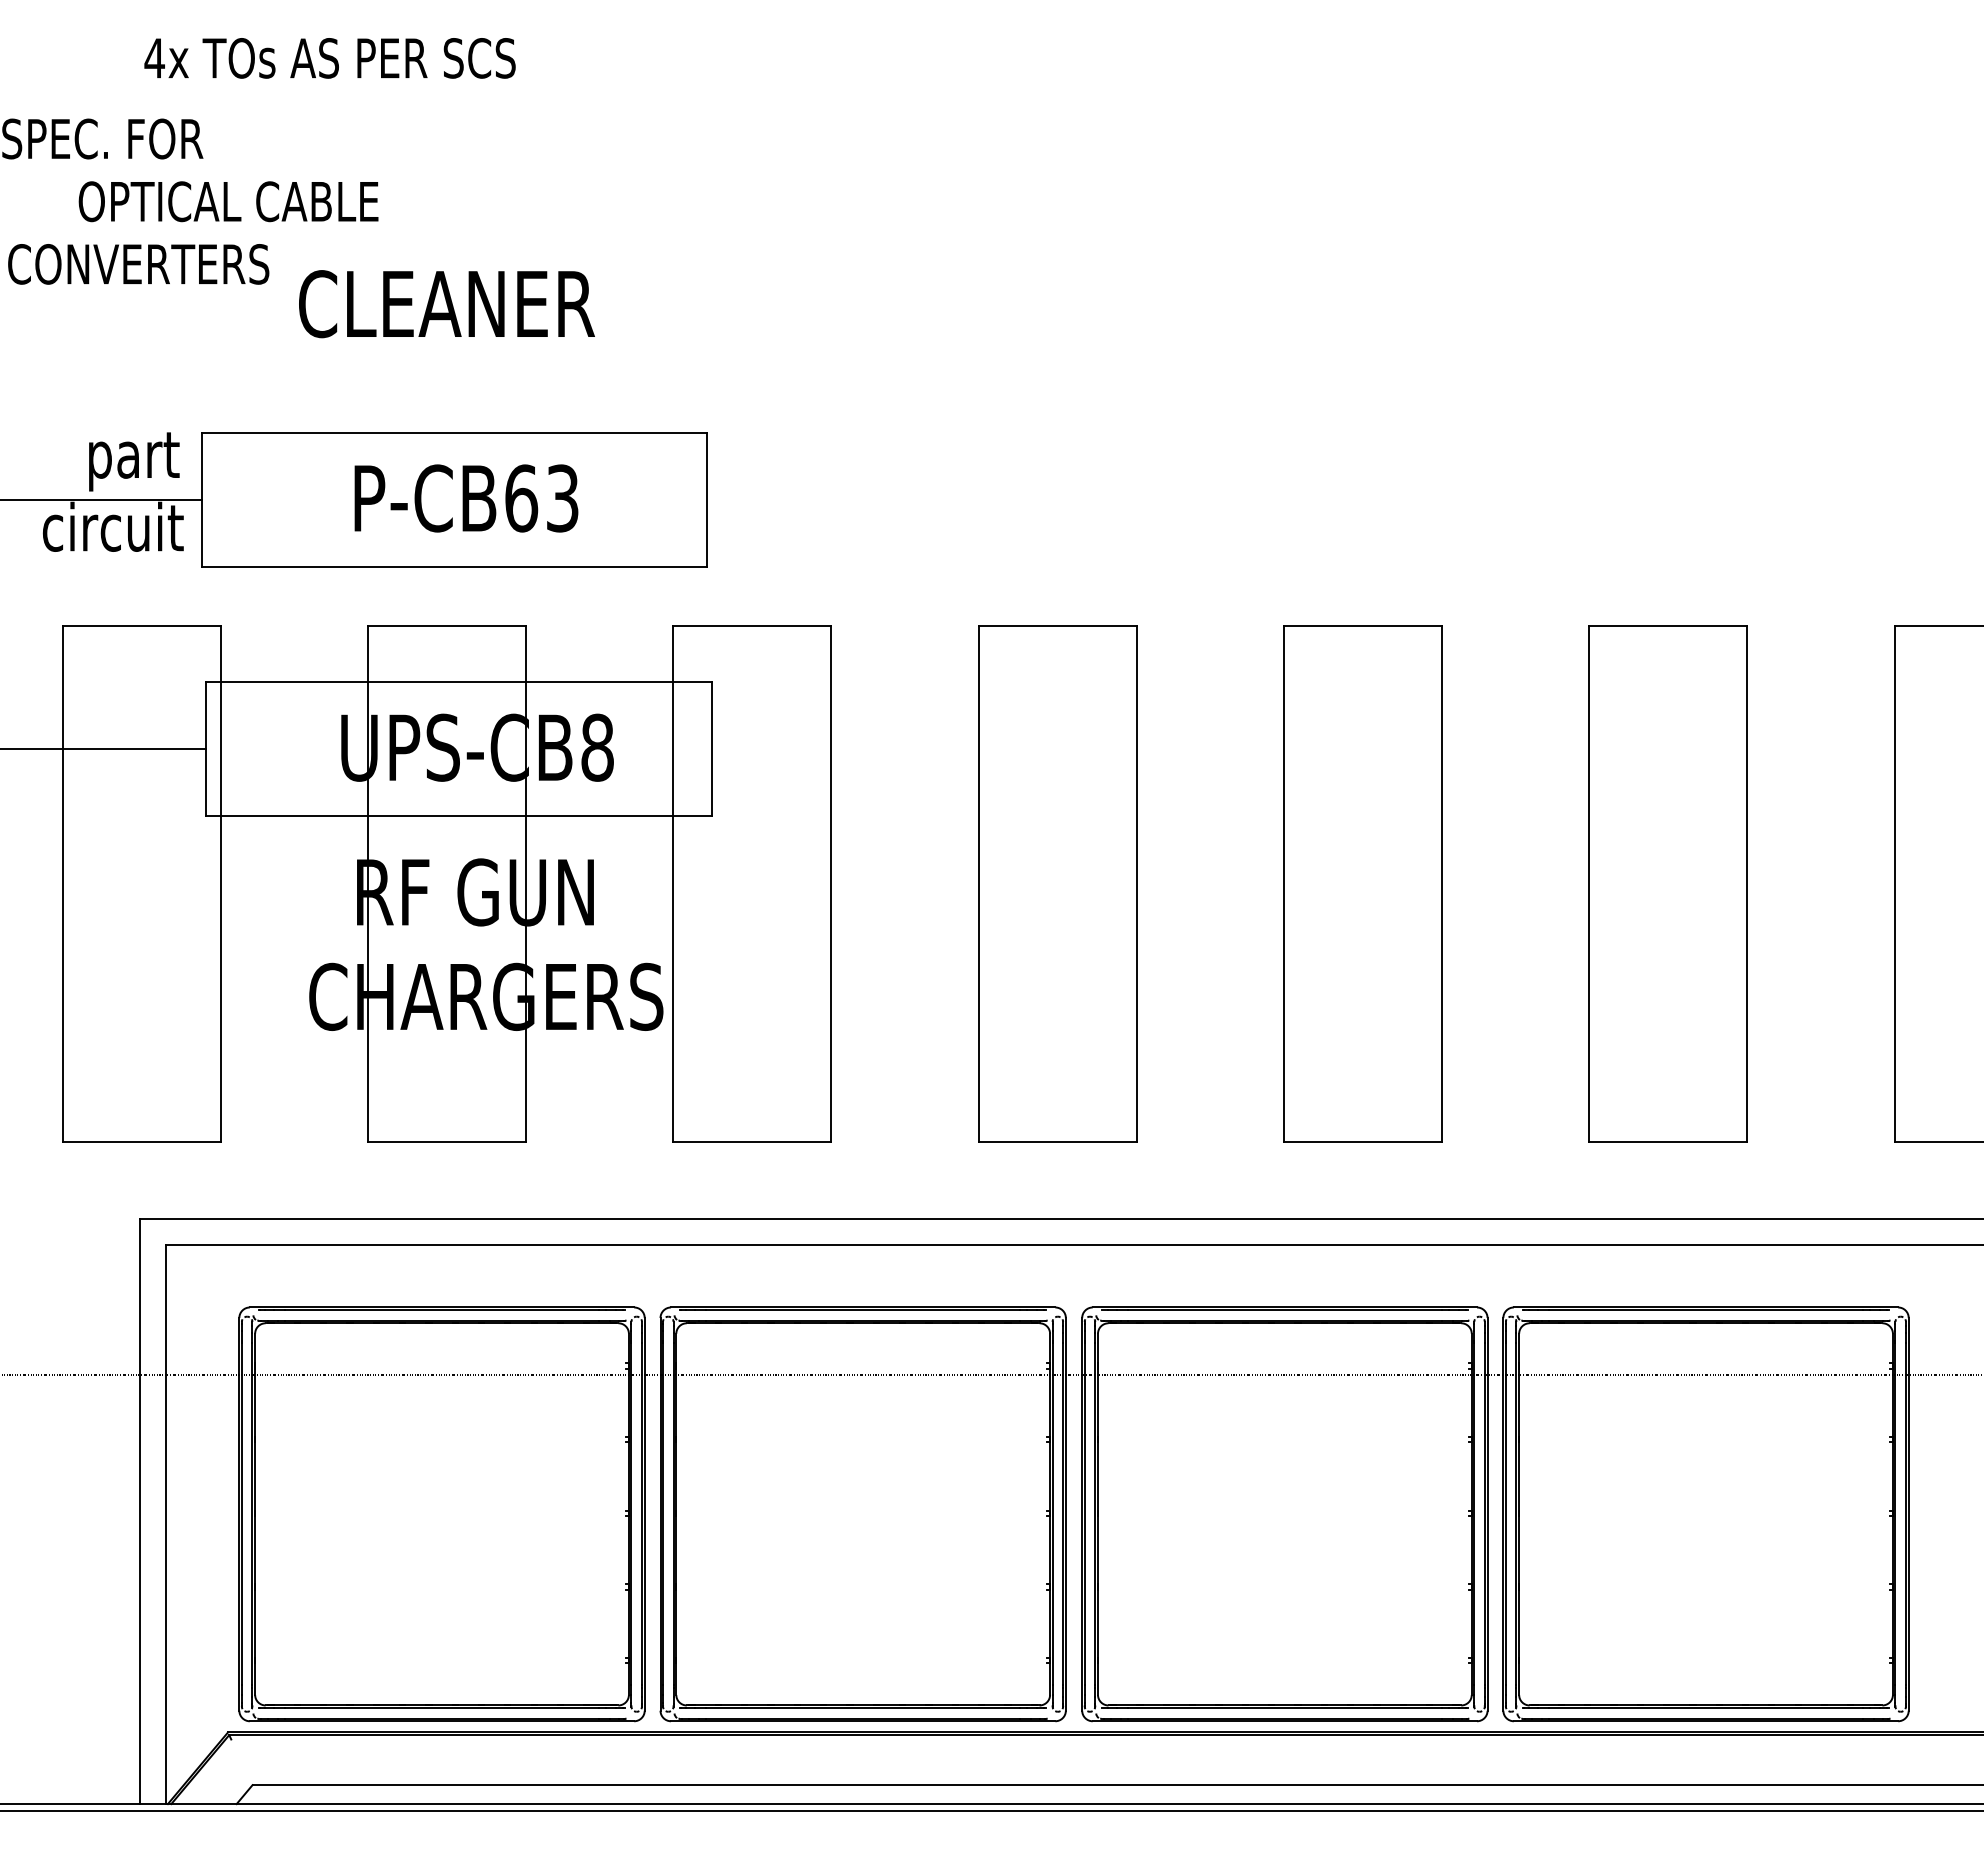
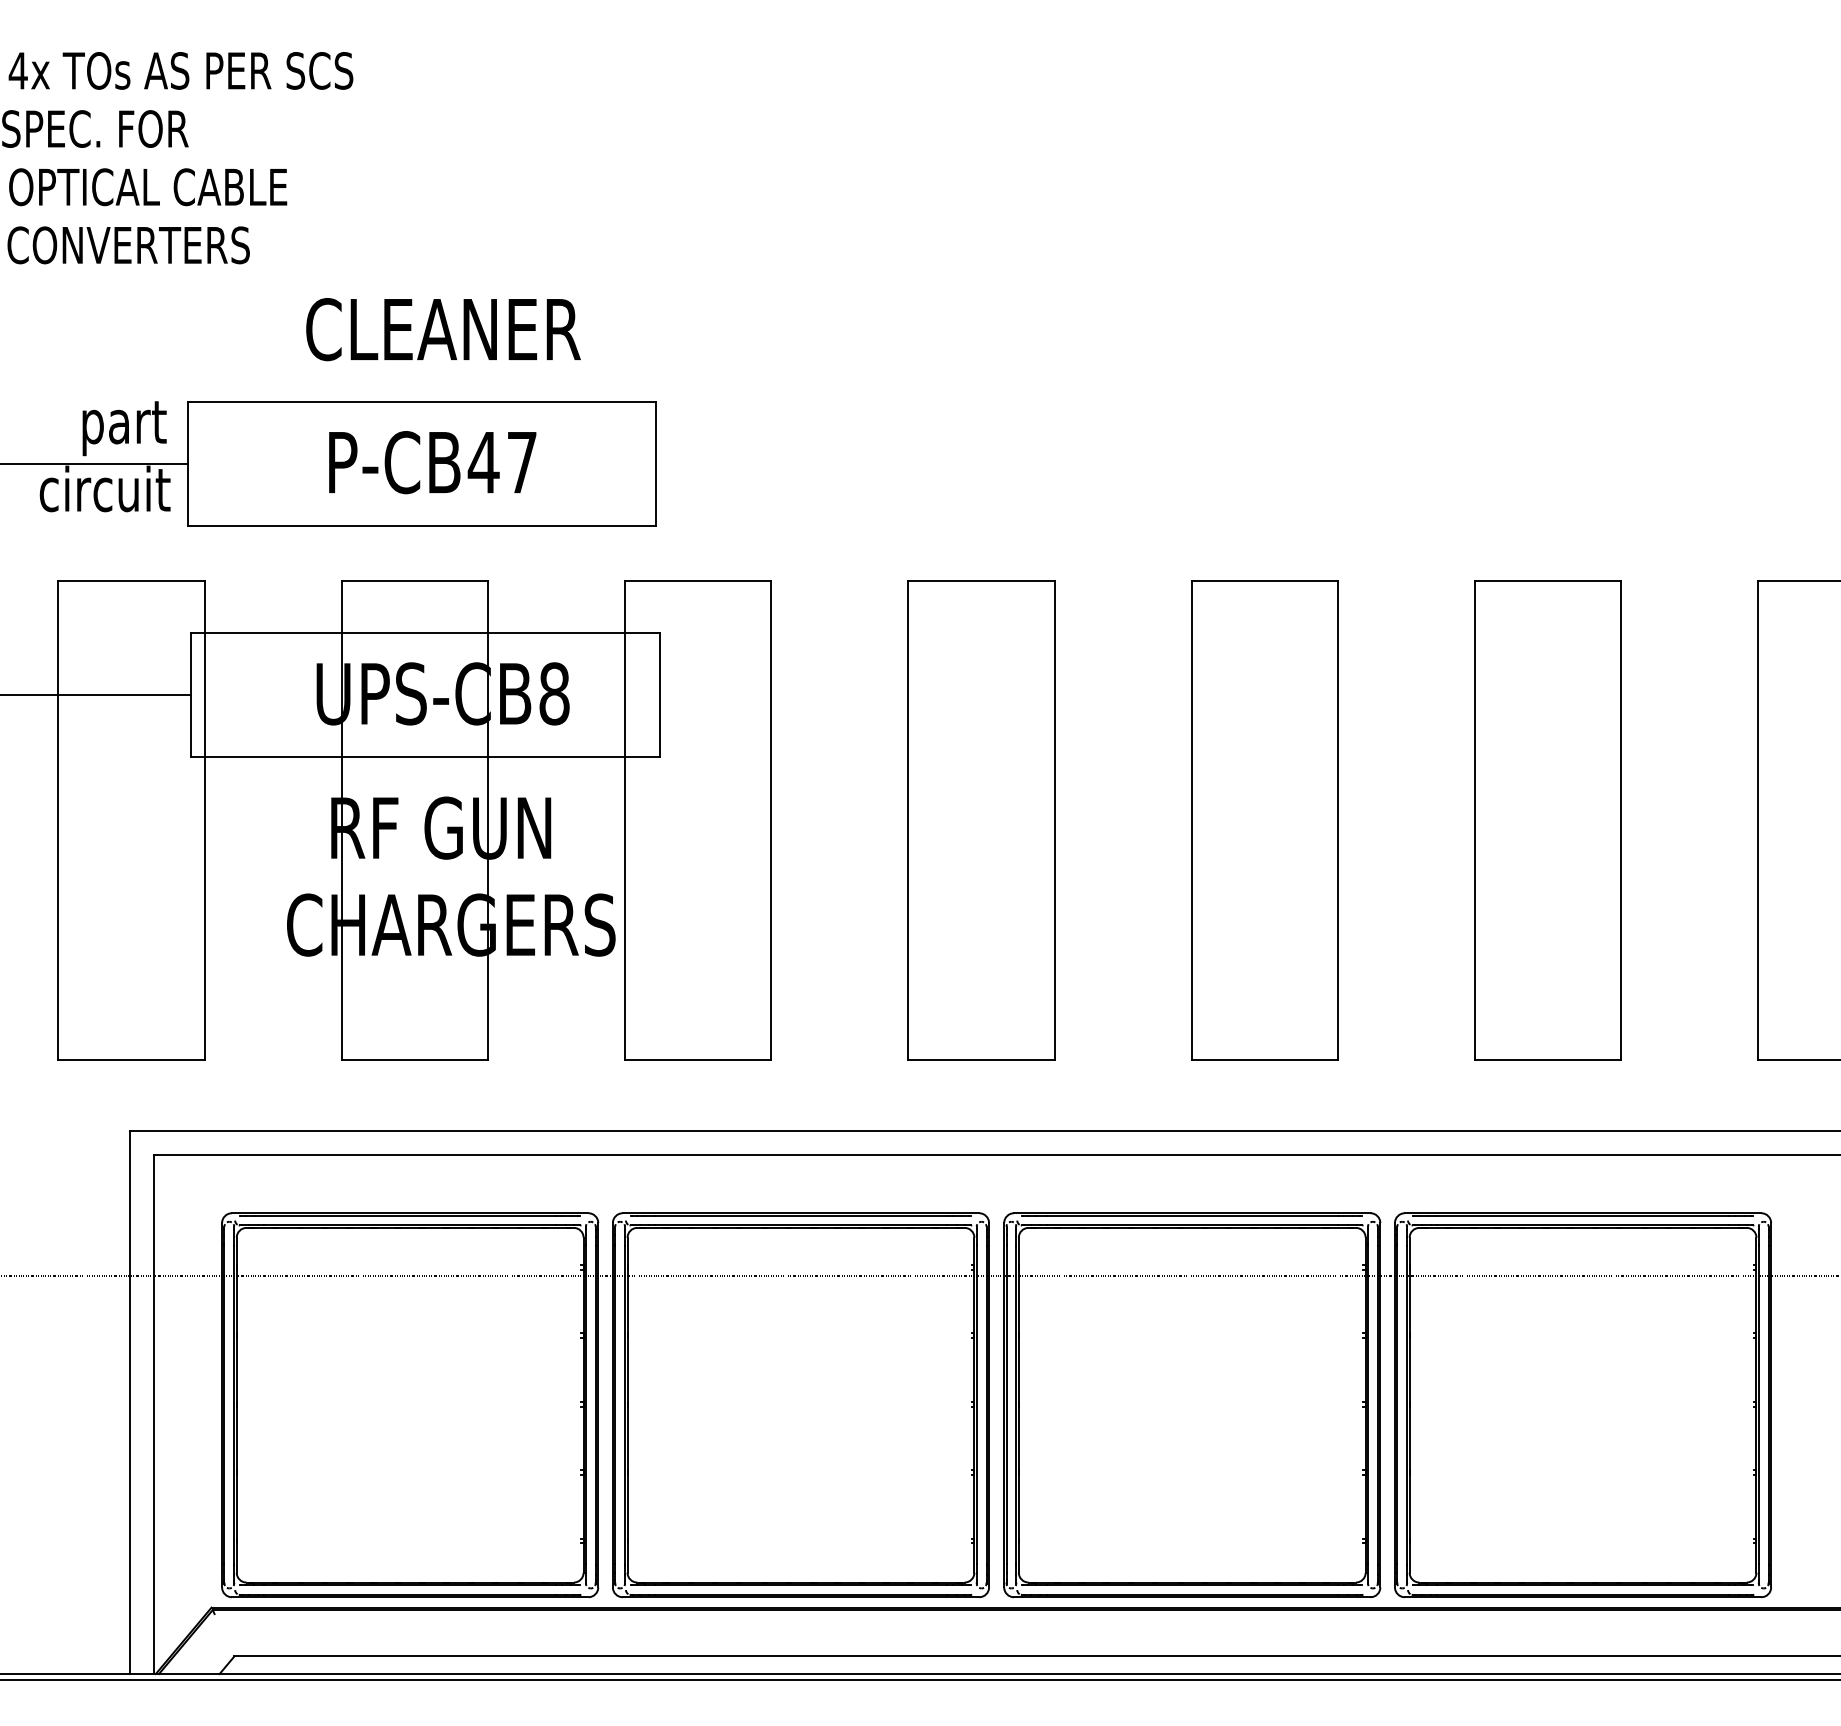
text: (329, 58) -> (180, 71), moved
text: (228, 201) -> (148, 187), moved
text: (446, 304) -> (443, 329), moved
text: (541, 498) -> (502, 462), P-CB63 -> P-CB47

